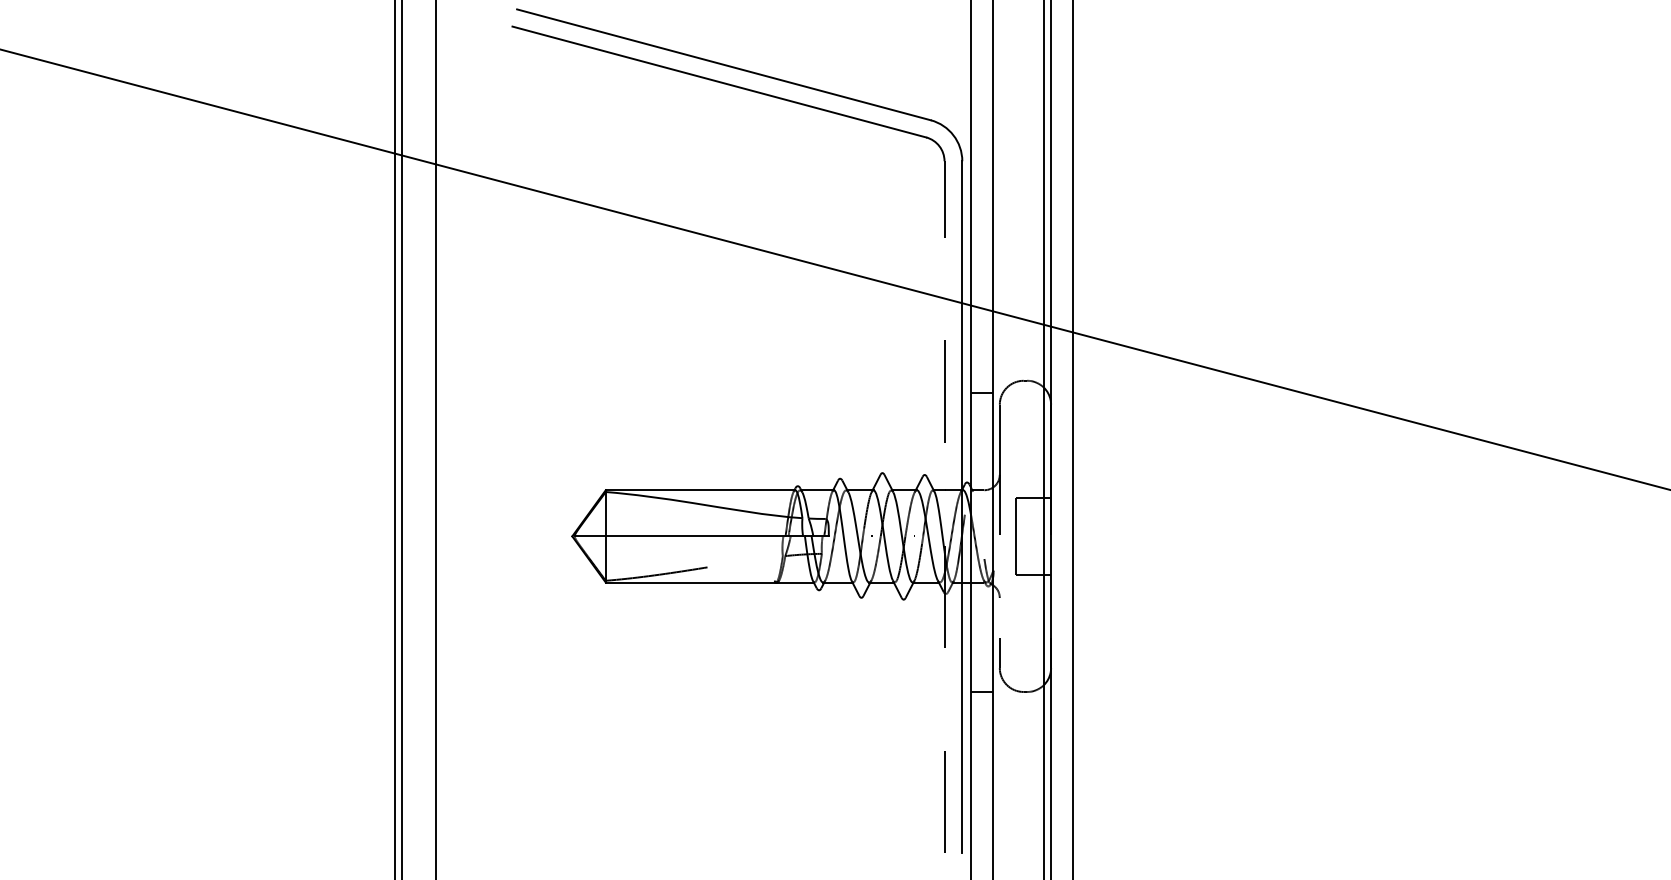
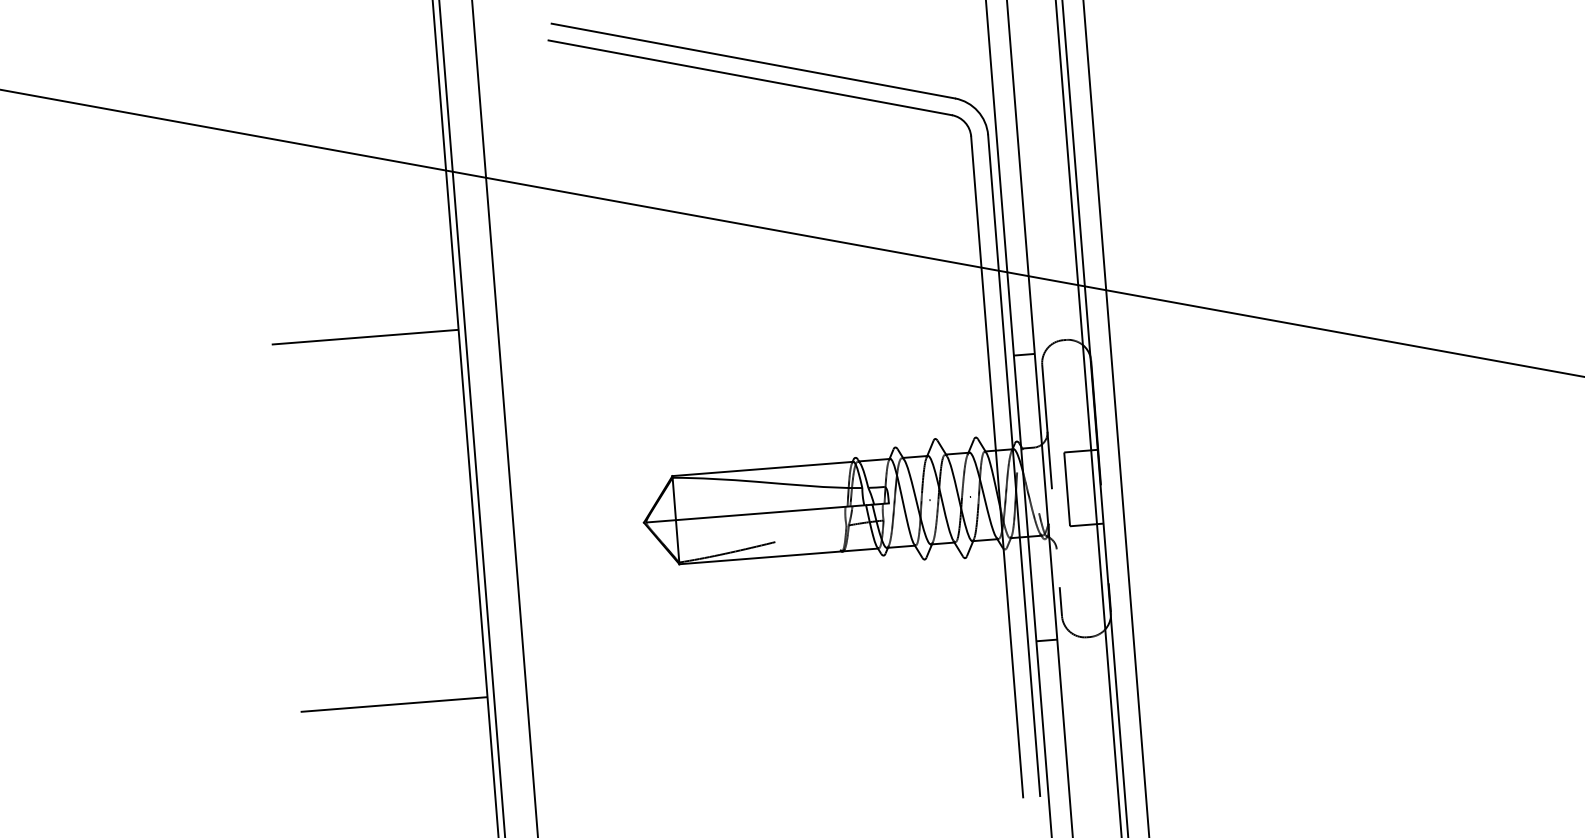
line: (944, 506) -> (997, 466), dashed -> solid
hatch: (297, 512) -> (379, 520), added

